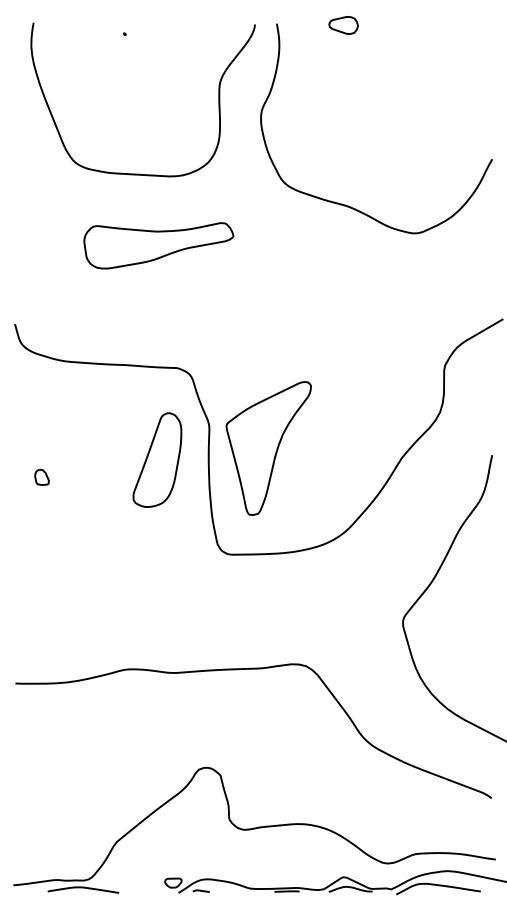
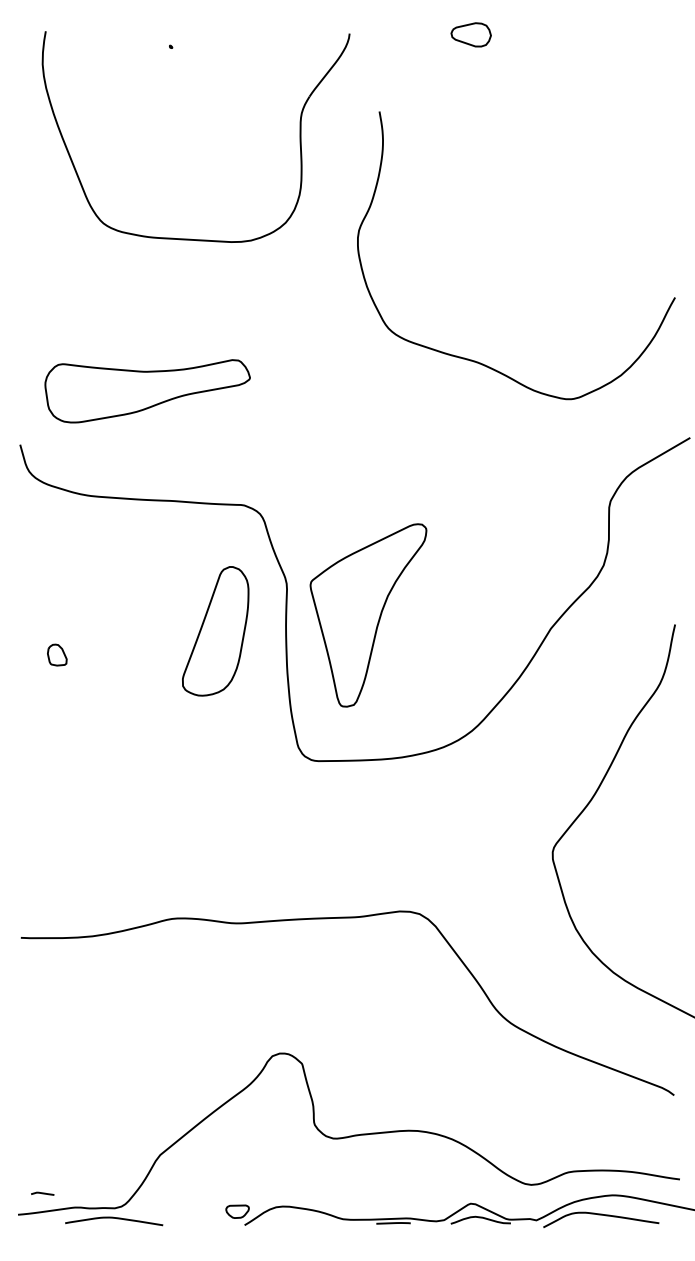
curve: (348, 205) -> (478, 361), moved
part: (158, 245) -> (147, 391), moved
line: (201, 890) -> (42, 1193), moved

